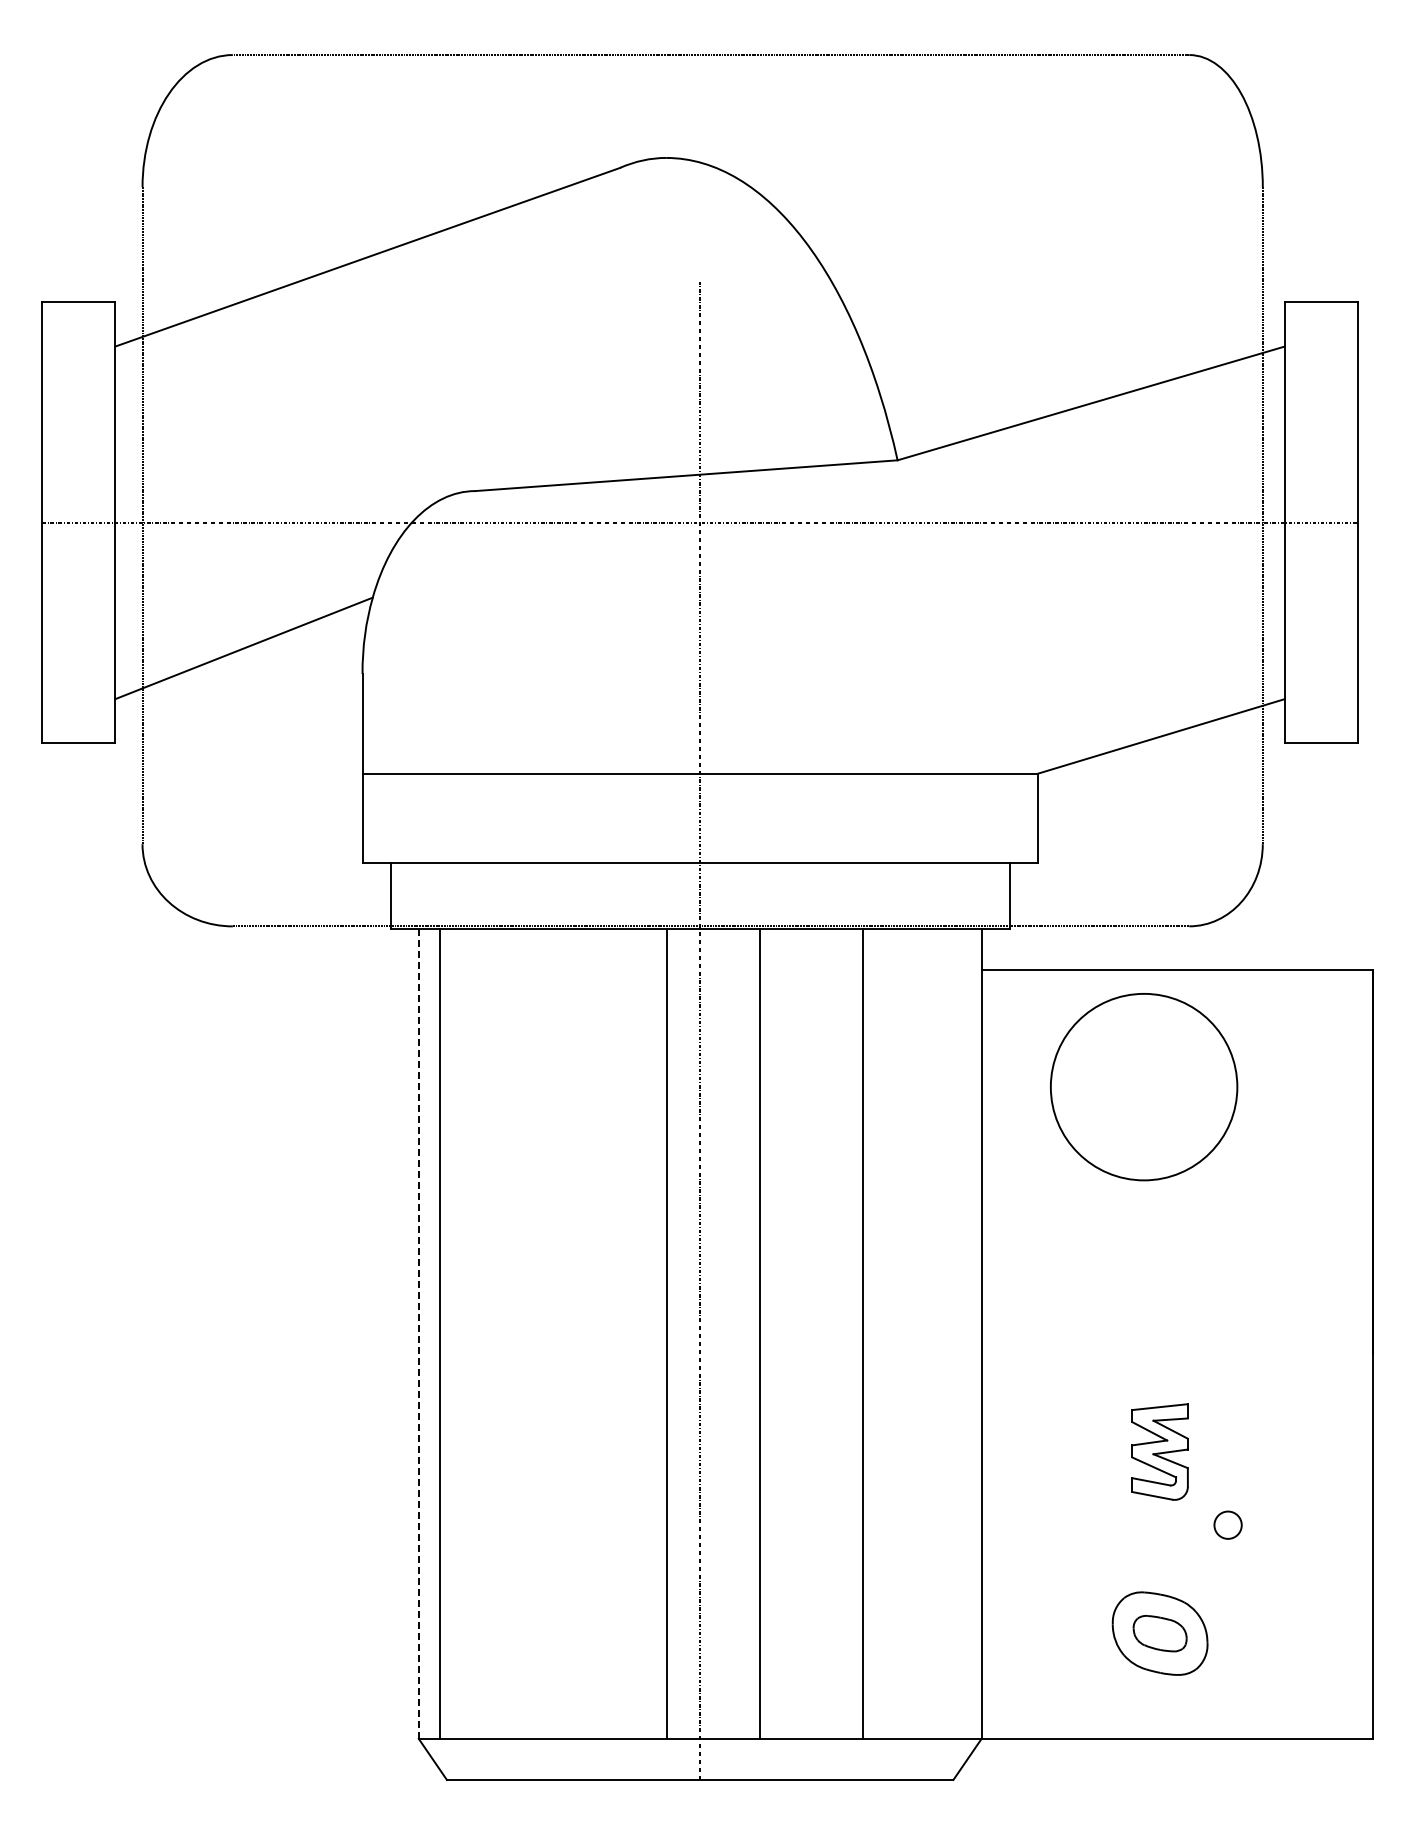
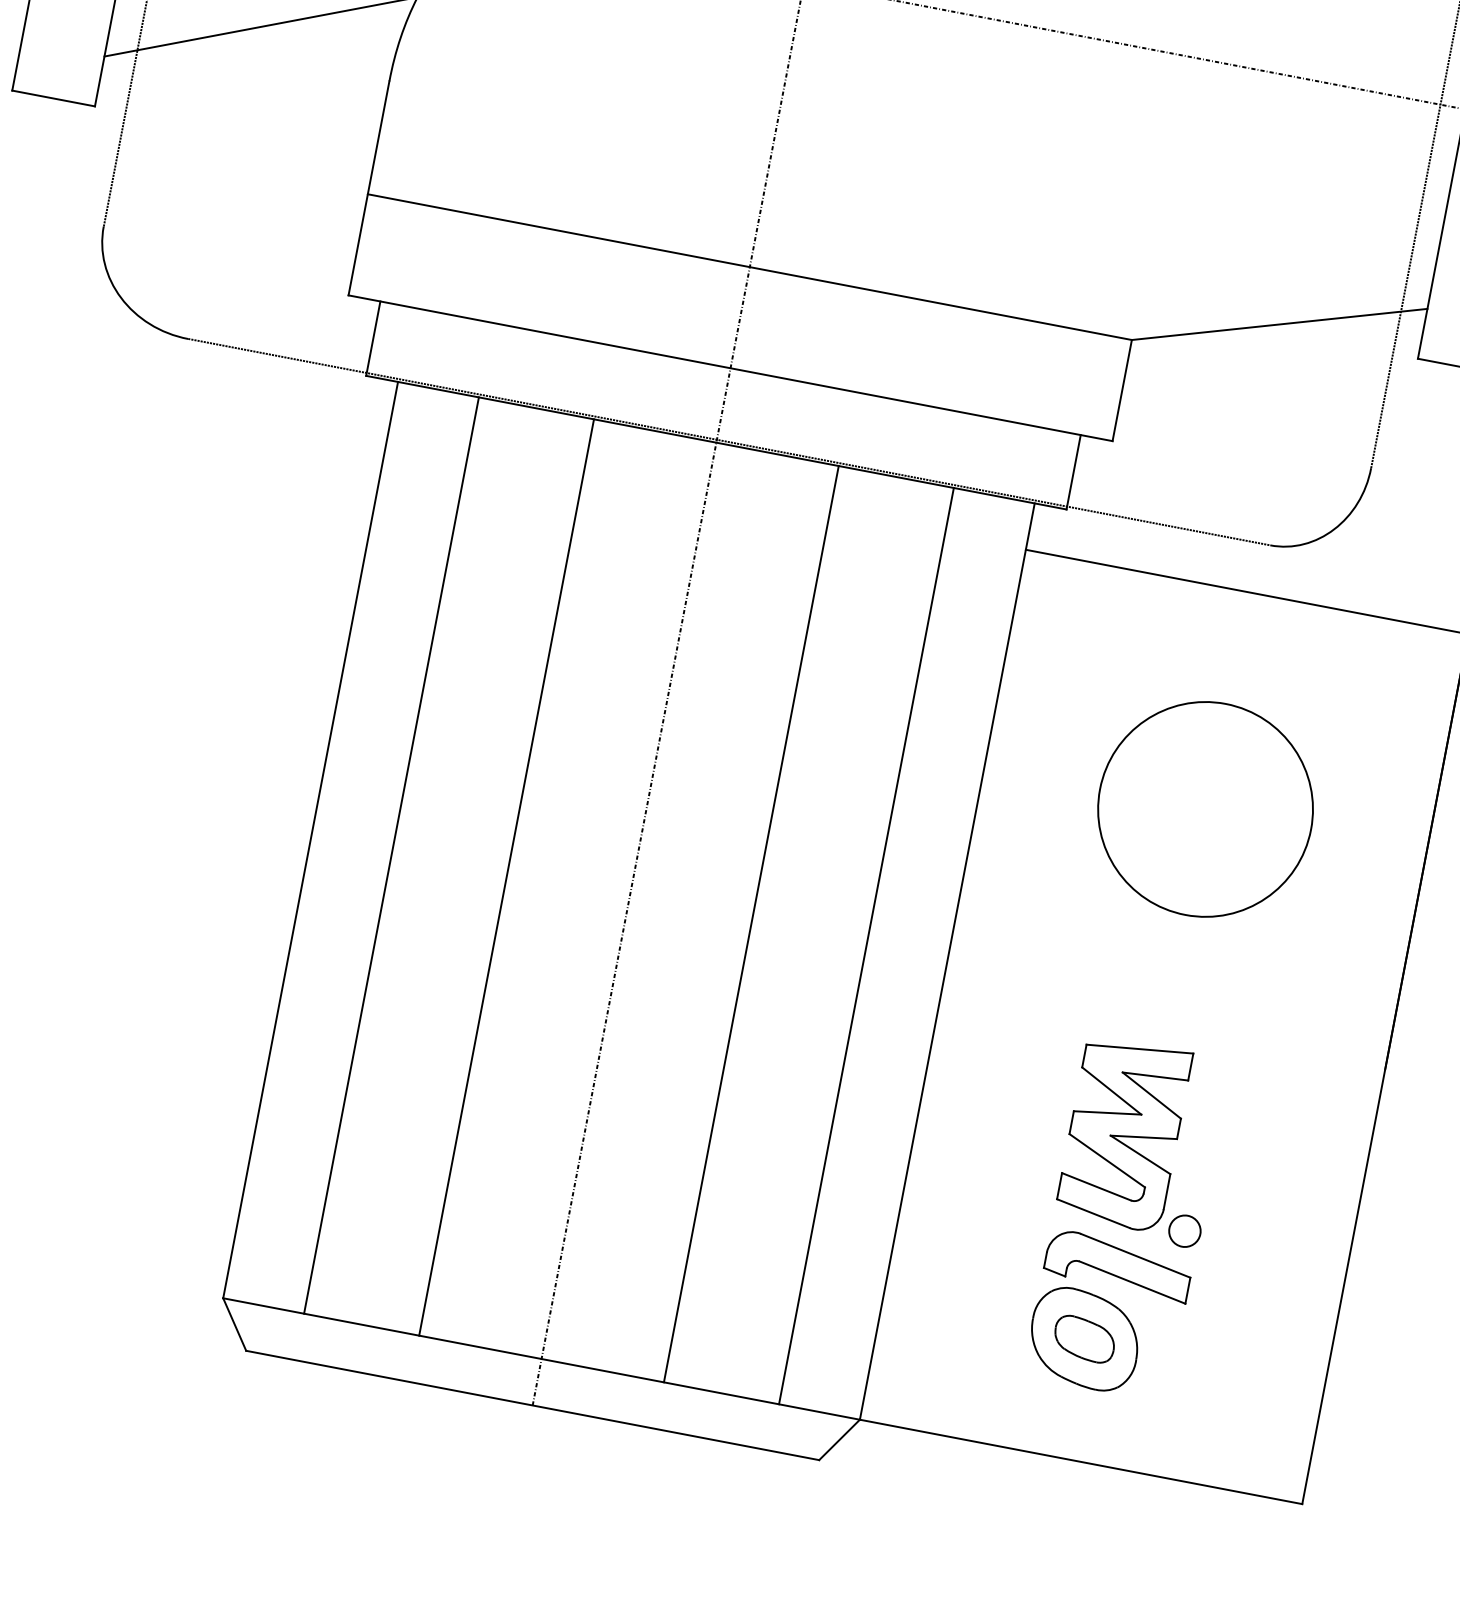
circle: (1144, 1087) -> (1205, 809), moved
line: (418, 1333) -> (310, 839), dashed -> solid
line: (440, 1333) -> (391, 855), moved
line: (667, 1333) -> (507, 877), moved
line: (760, 1333) -> (751, 923), moved
line: (863, 1333) -> (866, 945), moved
part: (1159, 1451) -> (1123, 1133), size x1.67
part: (1177, 1565) -> (1118, 1265), added

